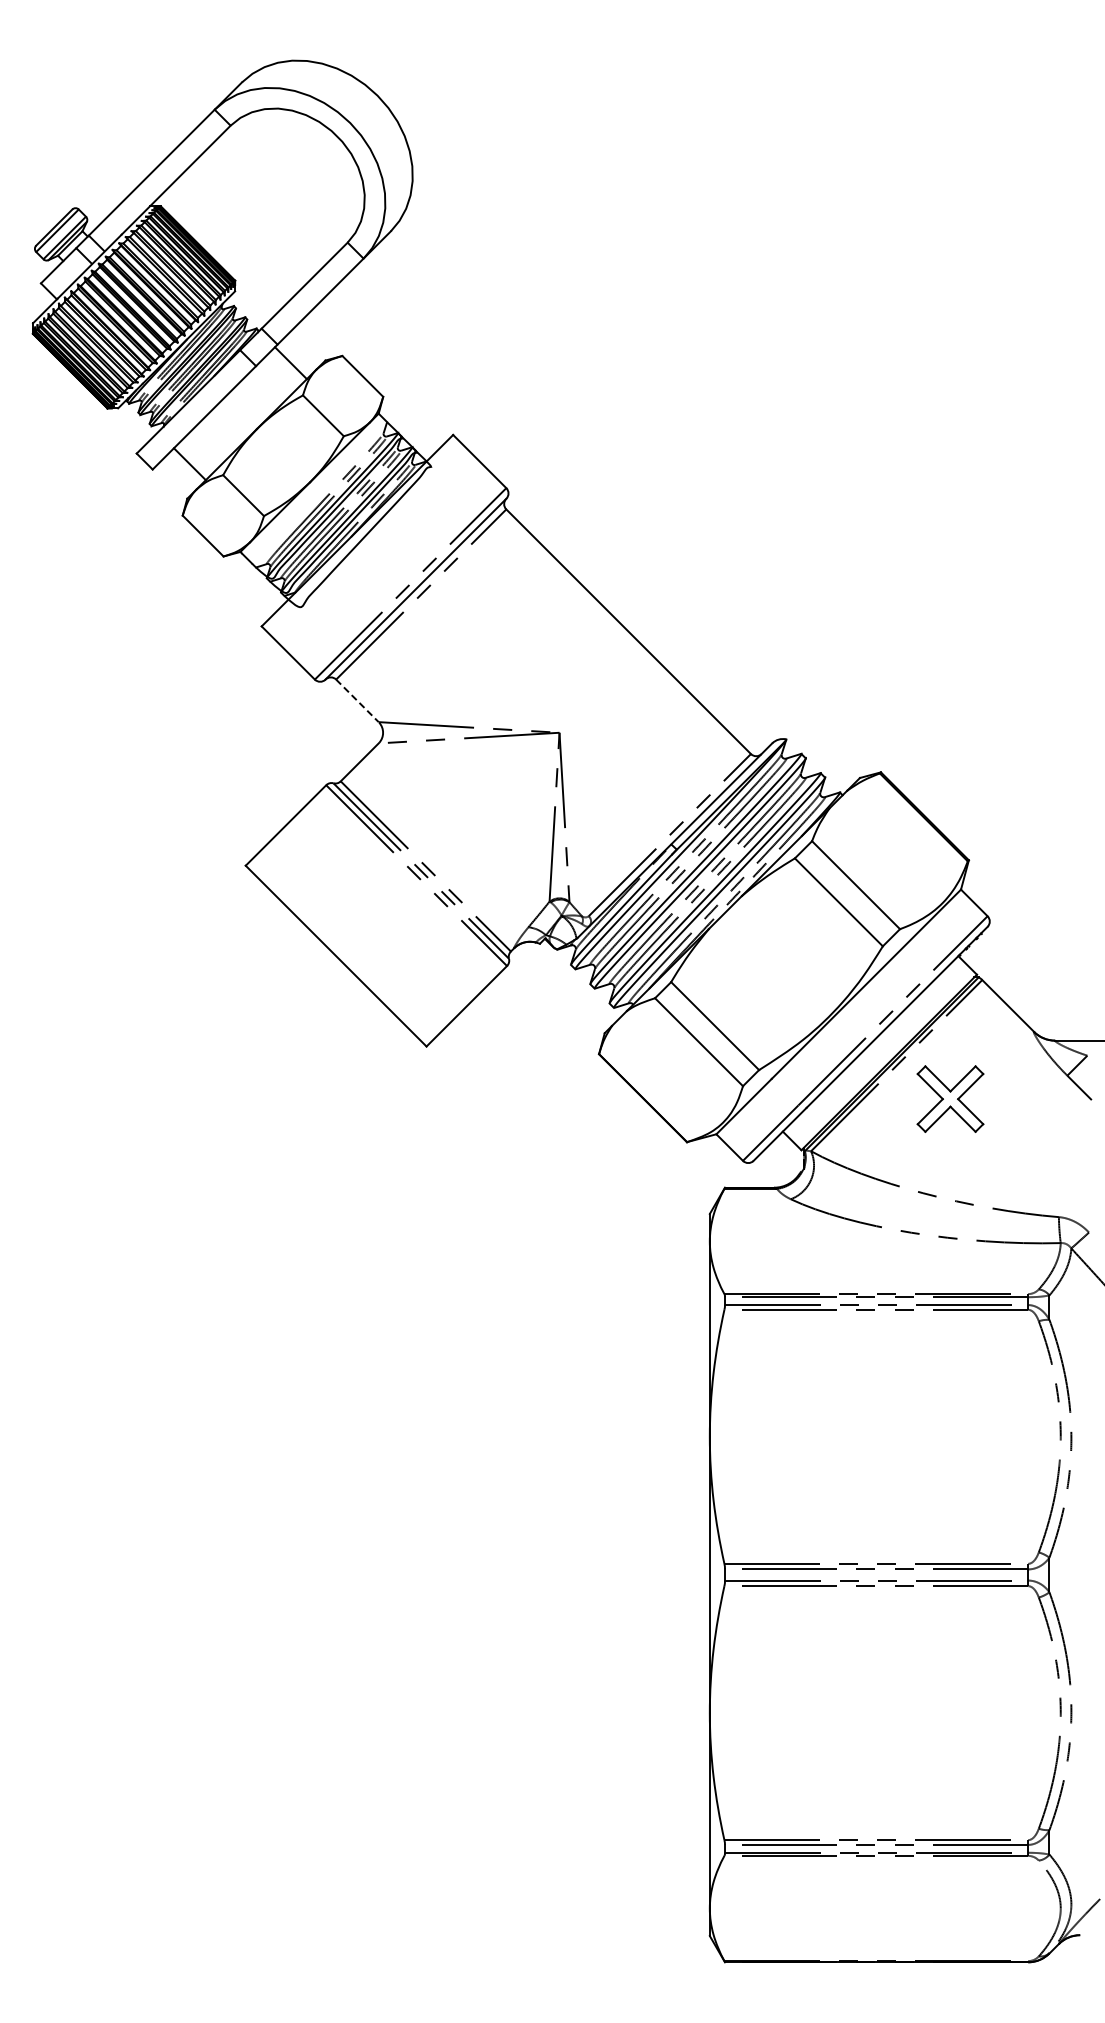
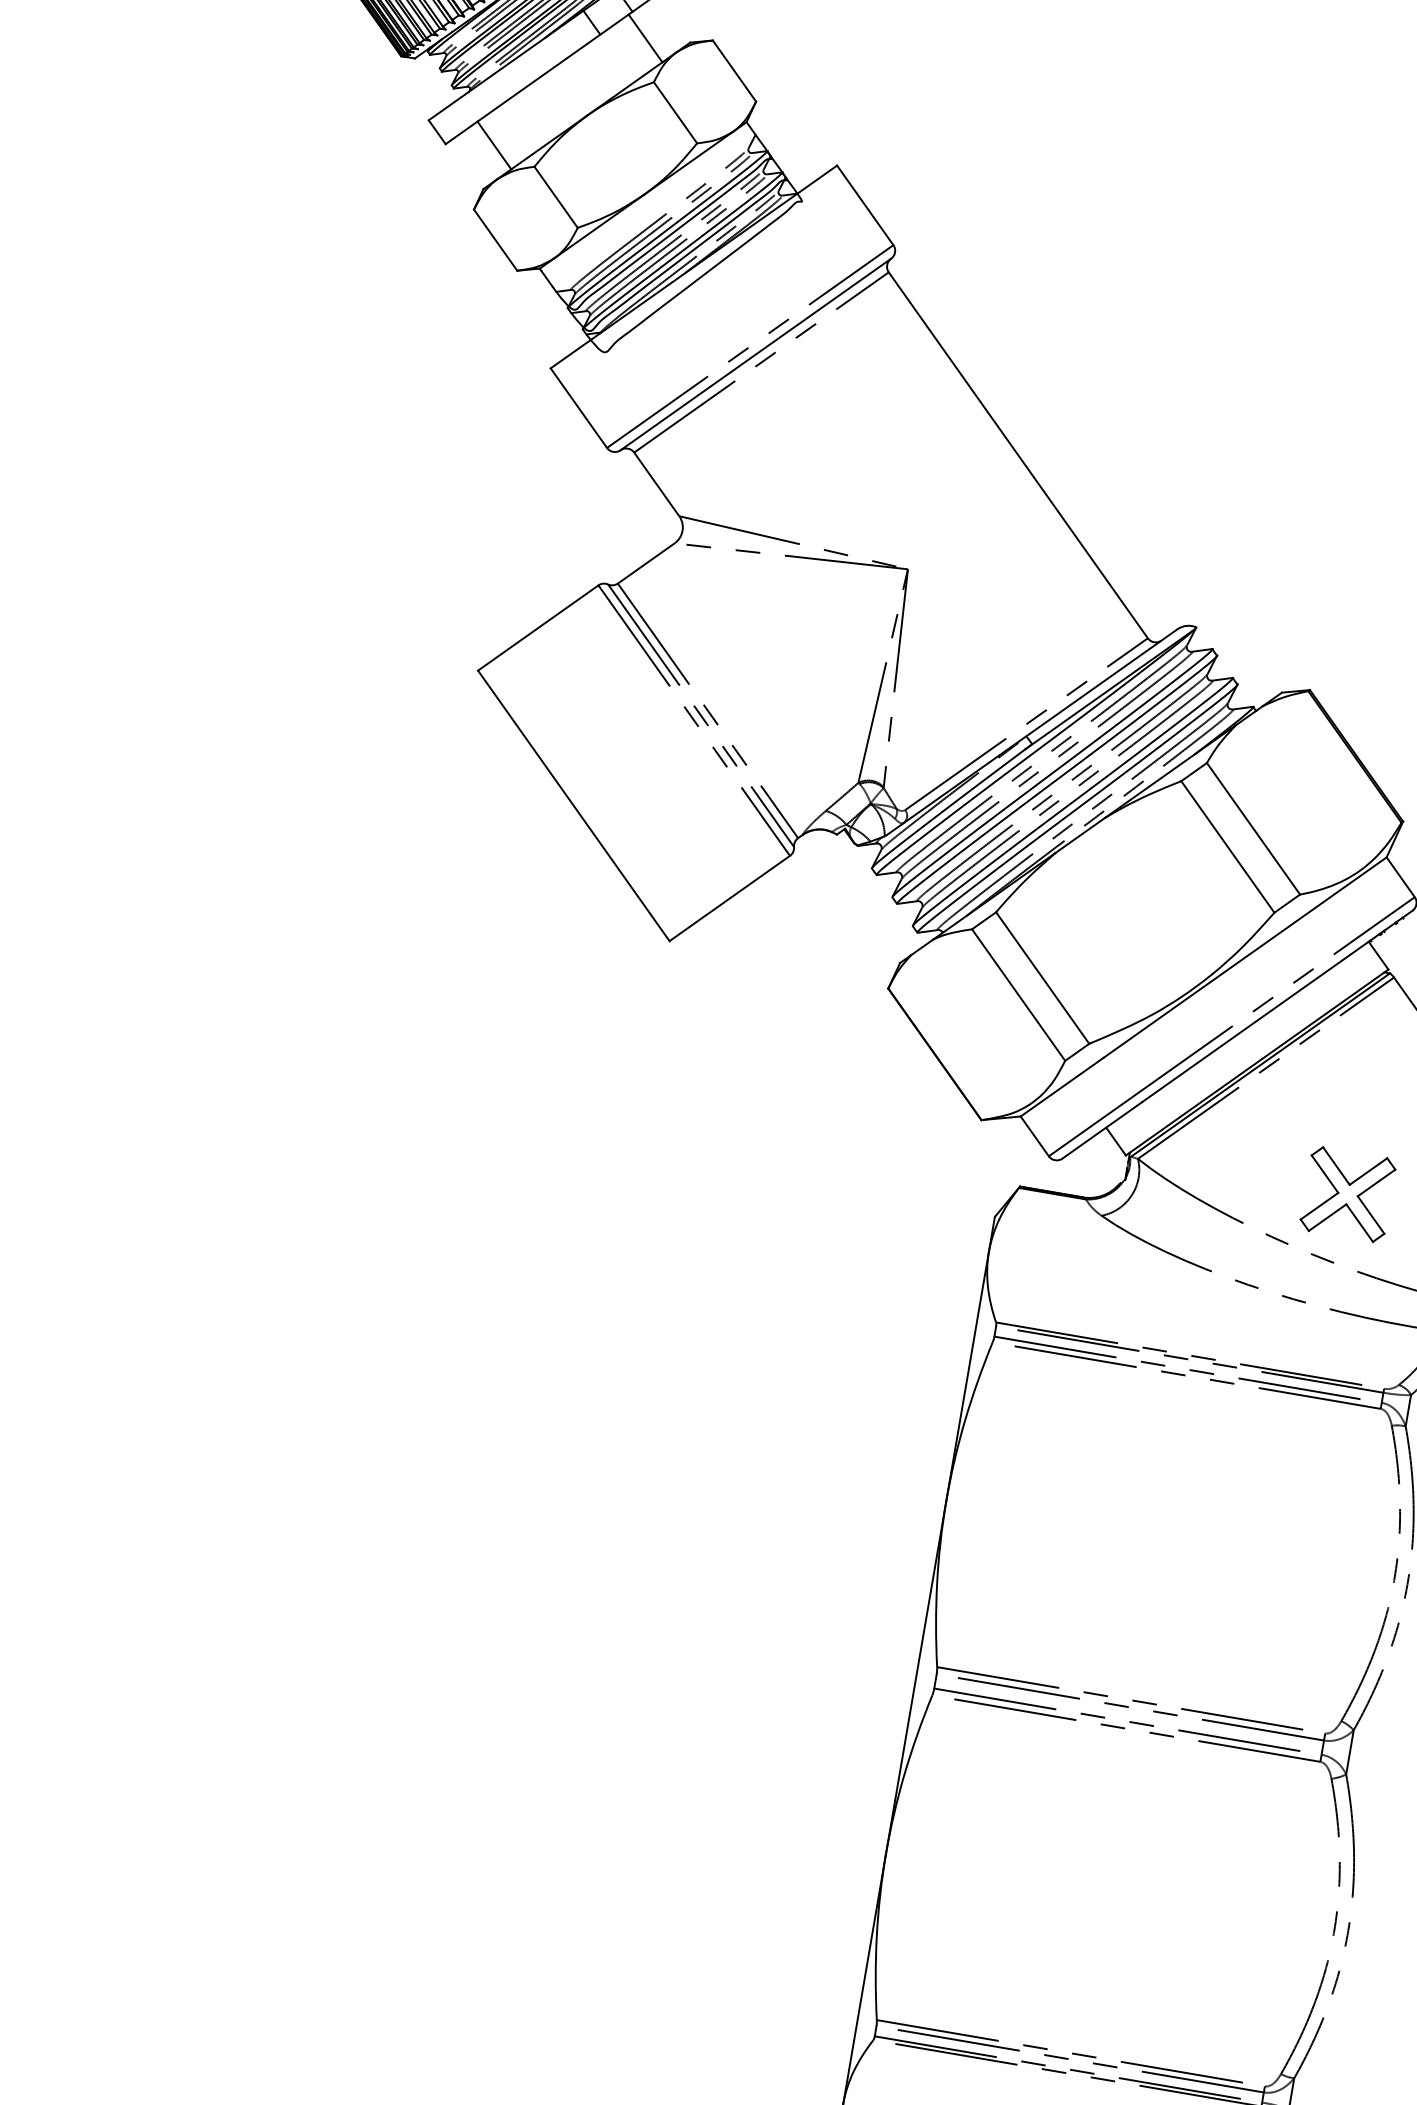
line: (357, 701) -> (656, 485), dashed -> solid
part: (950, 1098) -> (1348, 1193), moved

